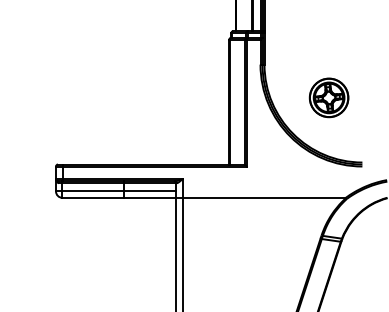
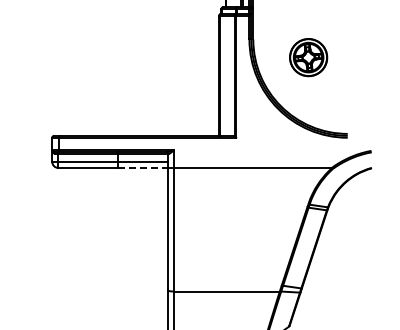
part: (328, 97) -> (308, 57), moved
line: (149, 197) -> (142, 167), solid -> dashed

